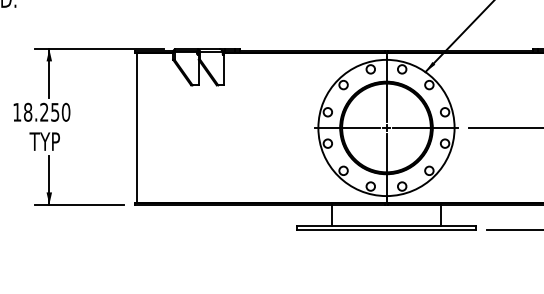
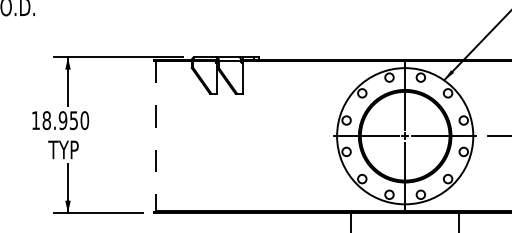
text: (44, 112) -> (63, 120), 18.250 -> 18.950
line: (137, 128) -> (156, 136), solid -> dashed

